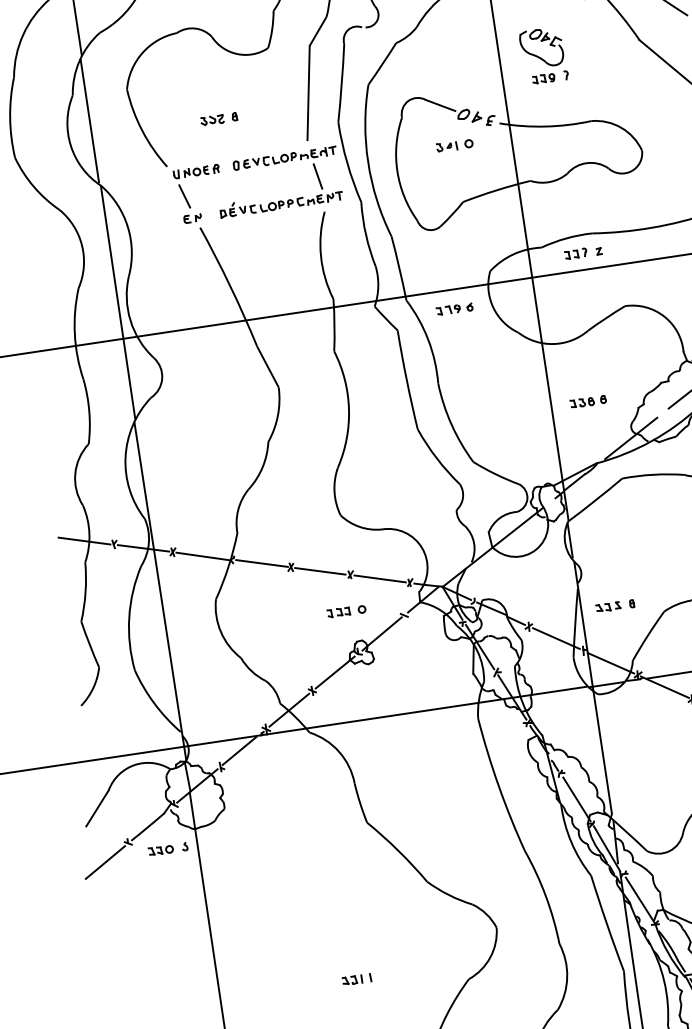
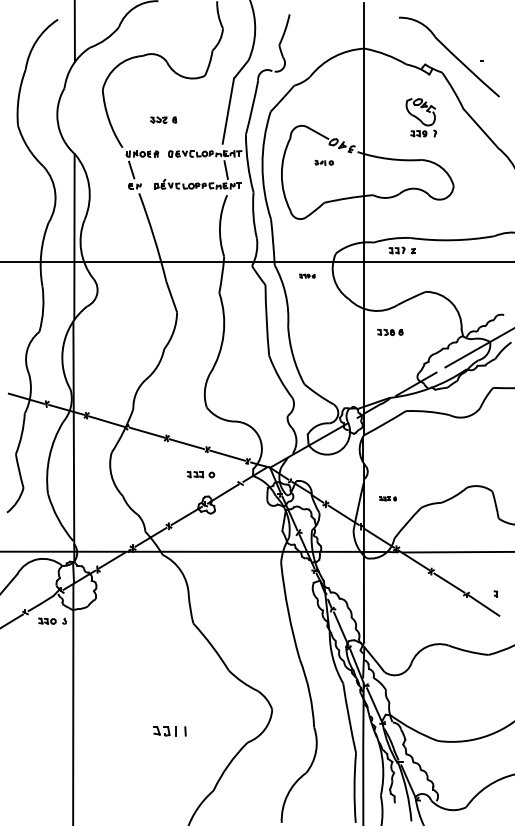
part: (543, 55) -> (421, 117), moved
line: (89, 120) -> (73, 107), removed
part: (454, 145) -> (324, 162), size x0.7
part: (454, 308) -> (307, 275), size x0.6
part: (588, 400) -> (390, 331), moved
part: (614, 605) -> (387, 498), size x0.6
part: (356, 978) -> (169, 730), size x1.6

